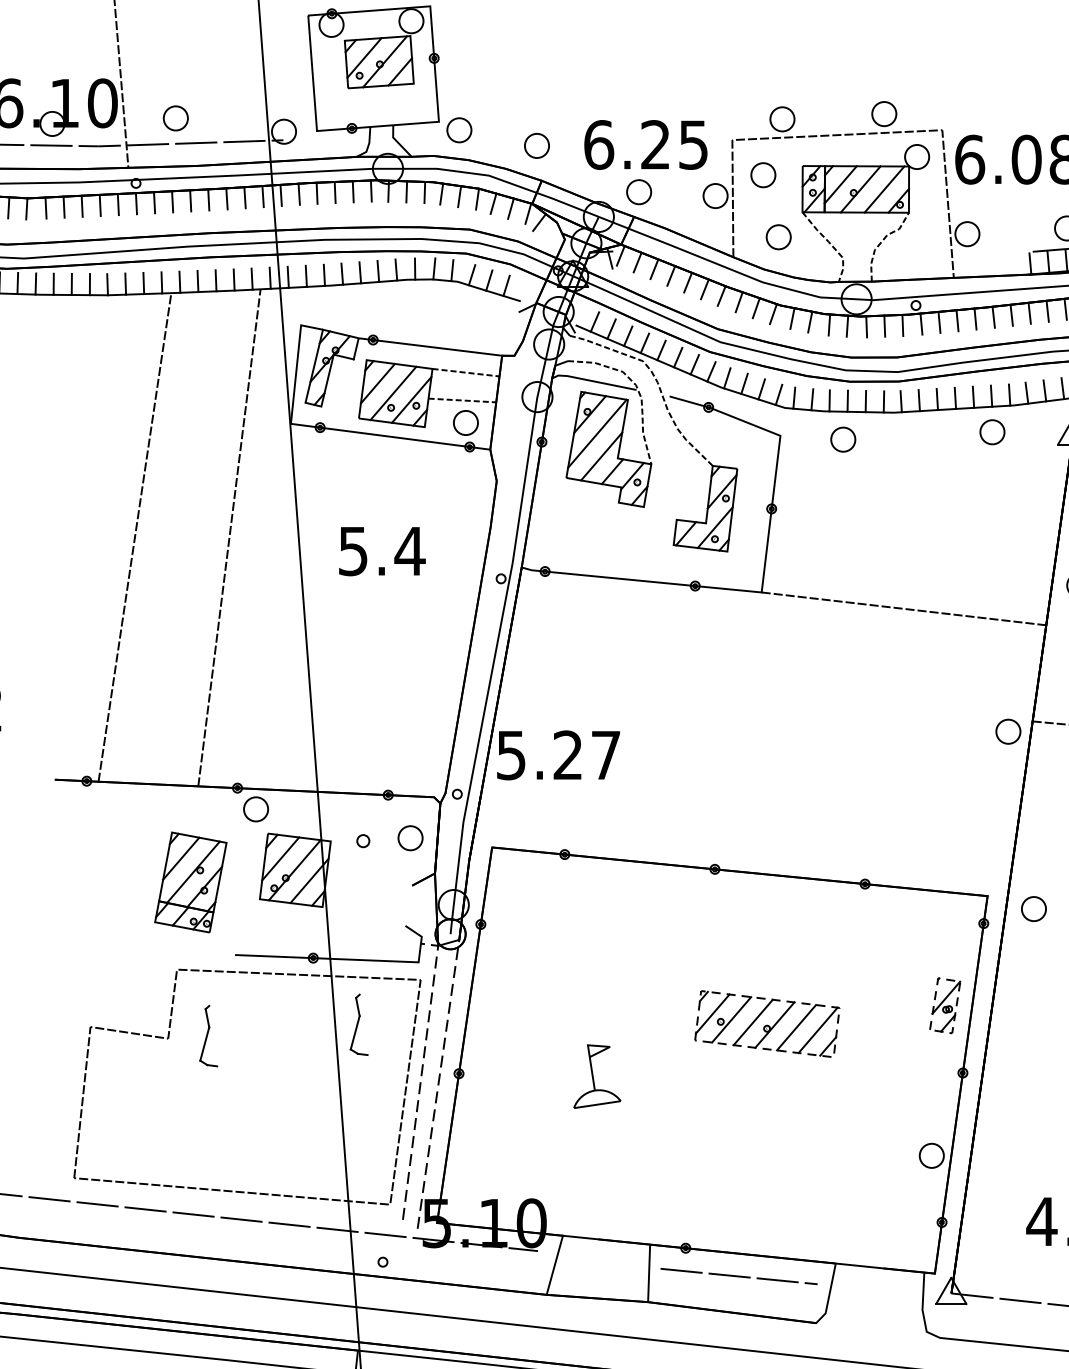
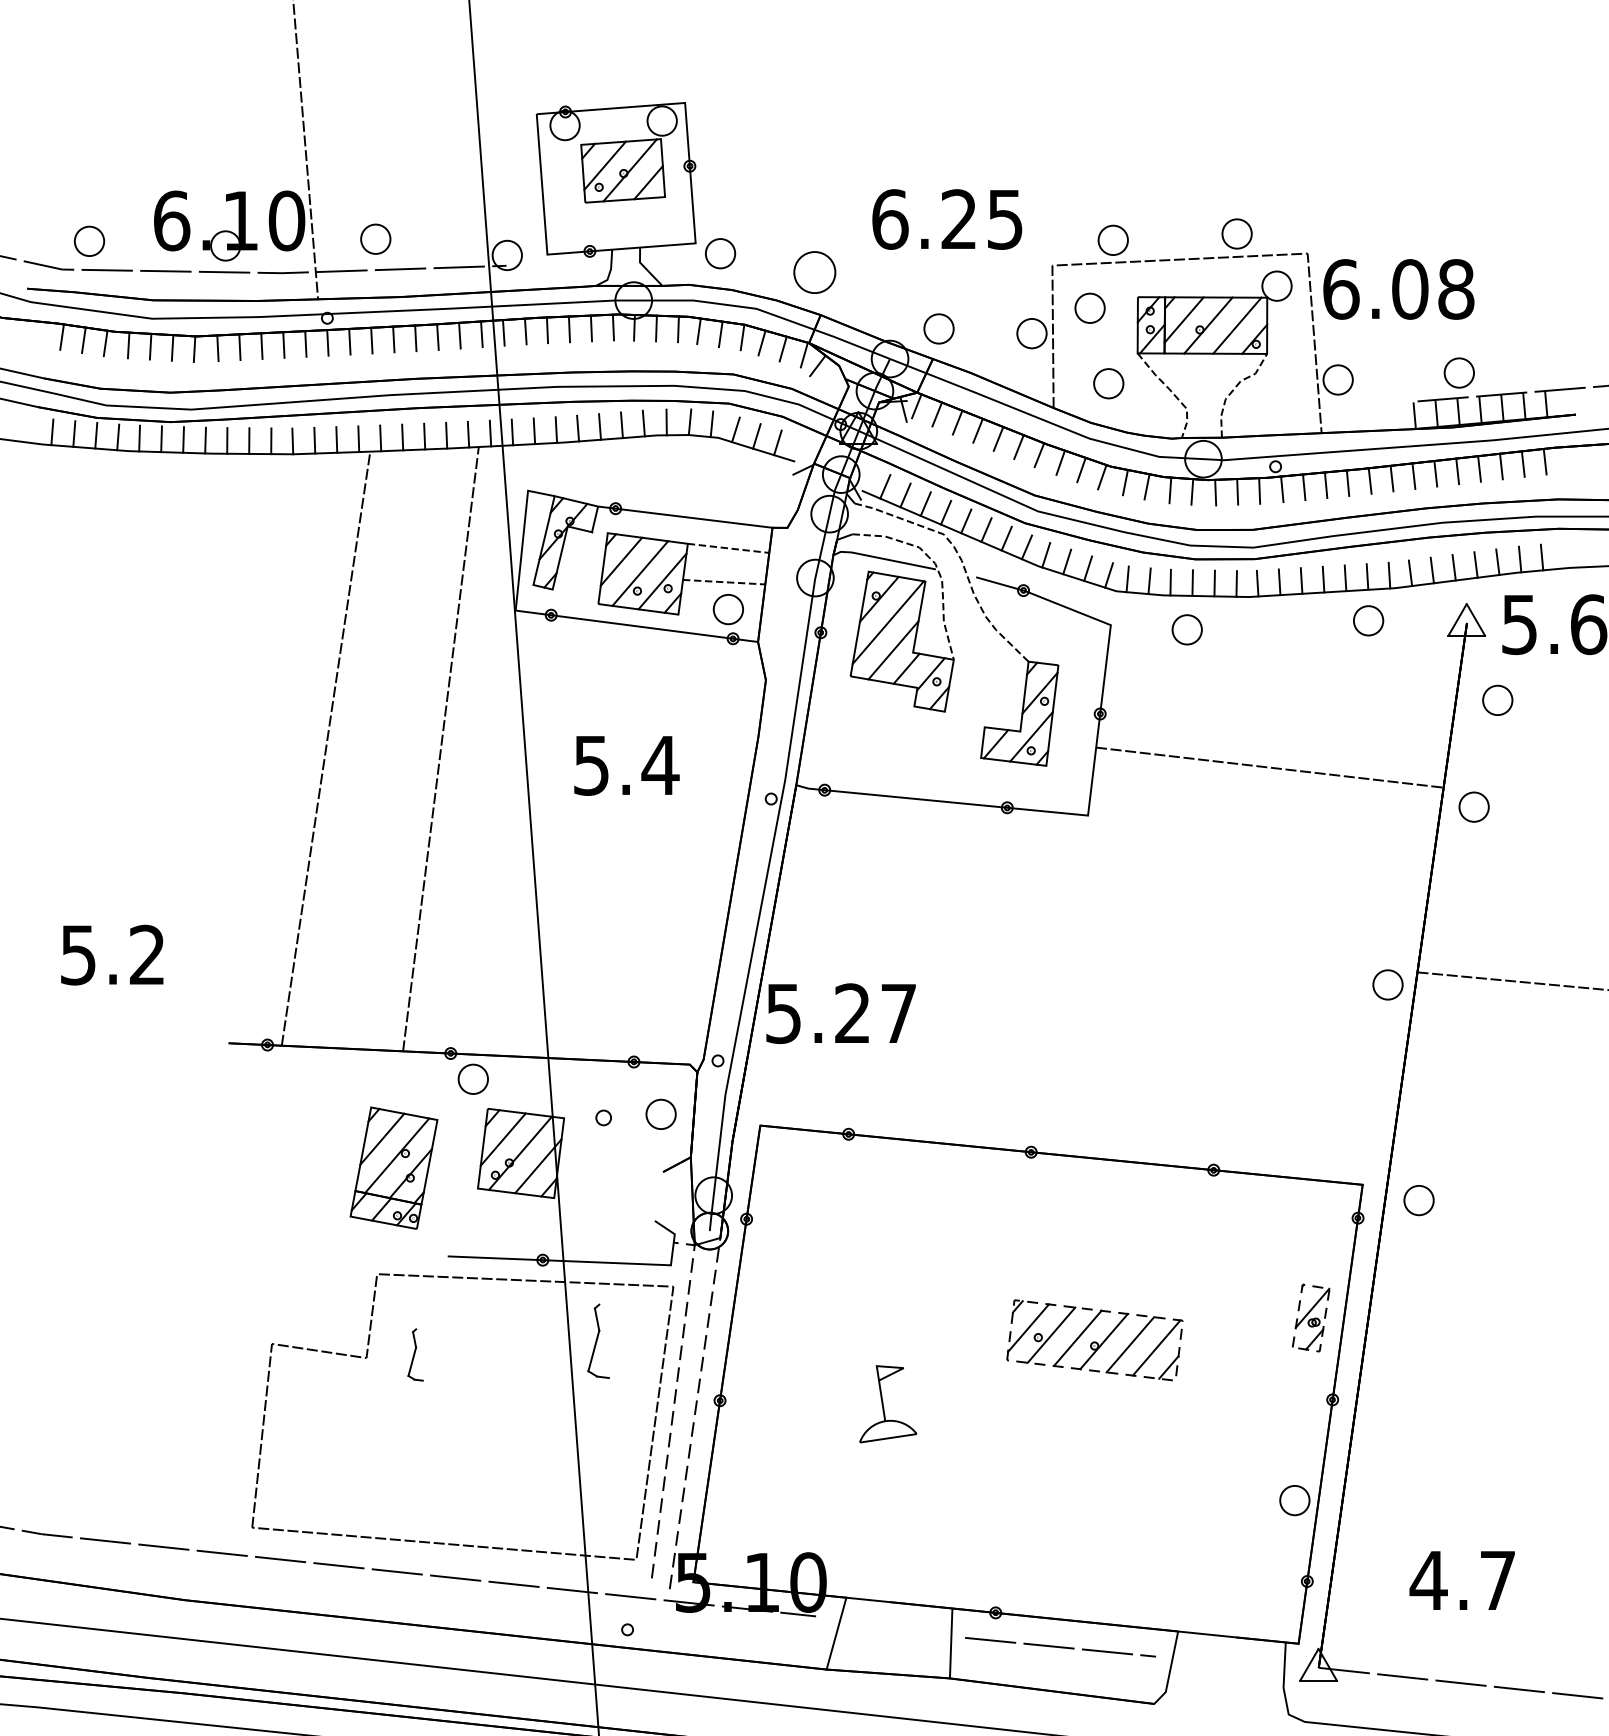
text: (646, 144) -> (947, 219), moved
part: (536, 145) -> (814, 272), size x1.4
line: (904, 608) -> (1269, 767), moved
part: (208, 1035) -> (415, 1354), size x0.7

